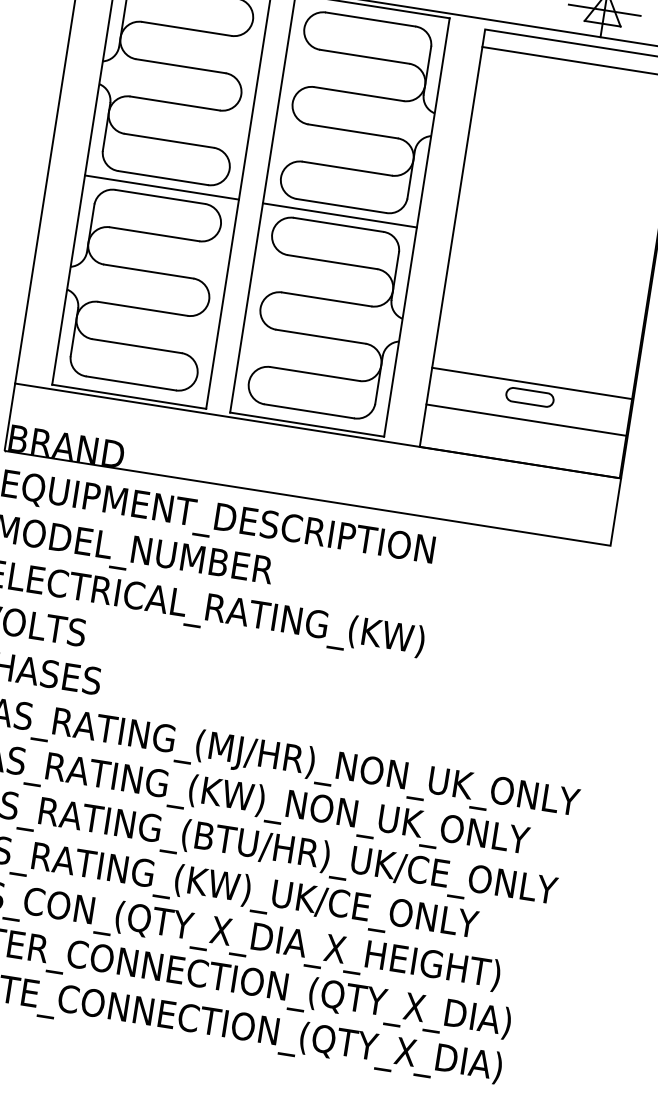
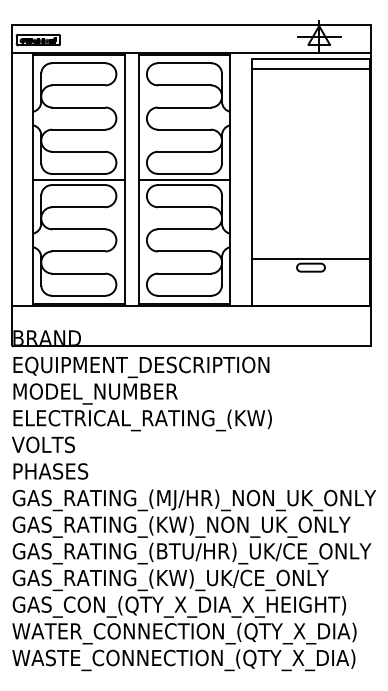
line: (525, 420) -> (310, 281), removed

